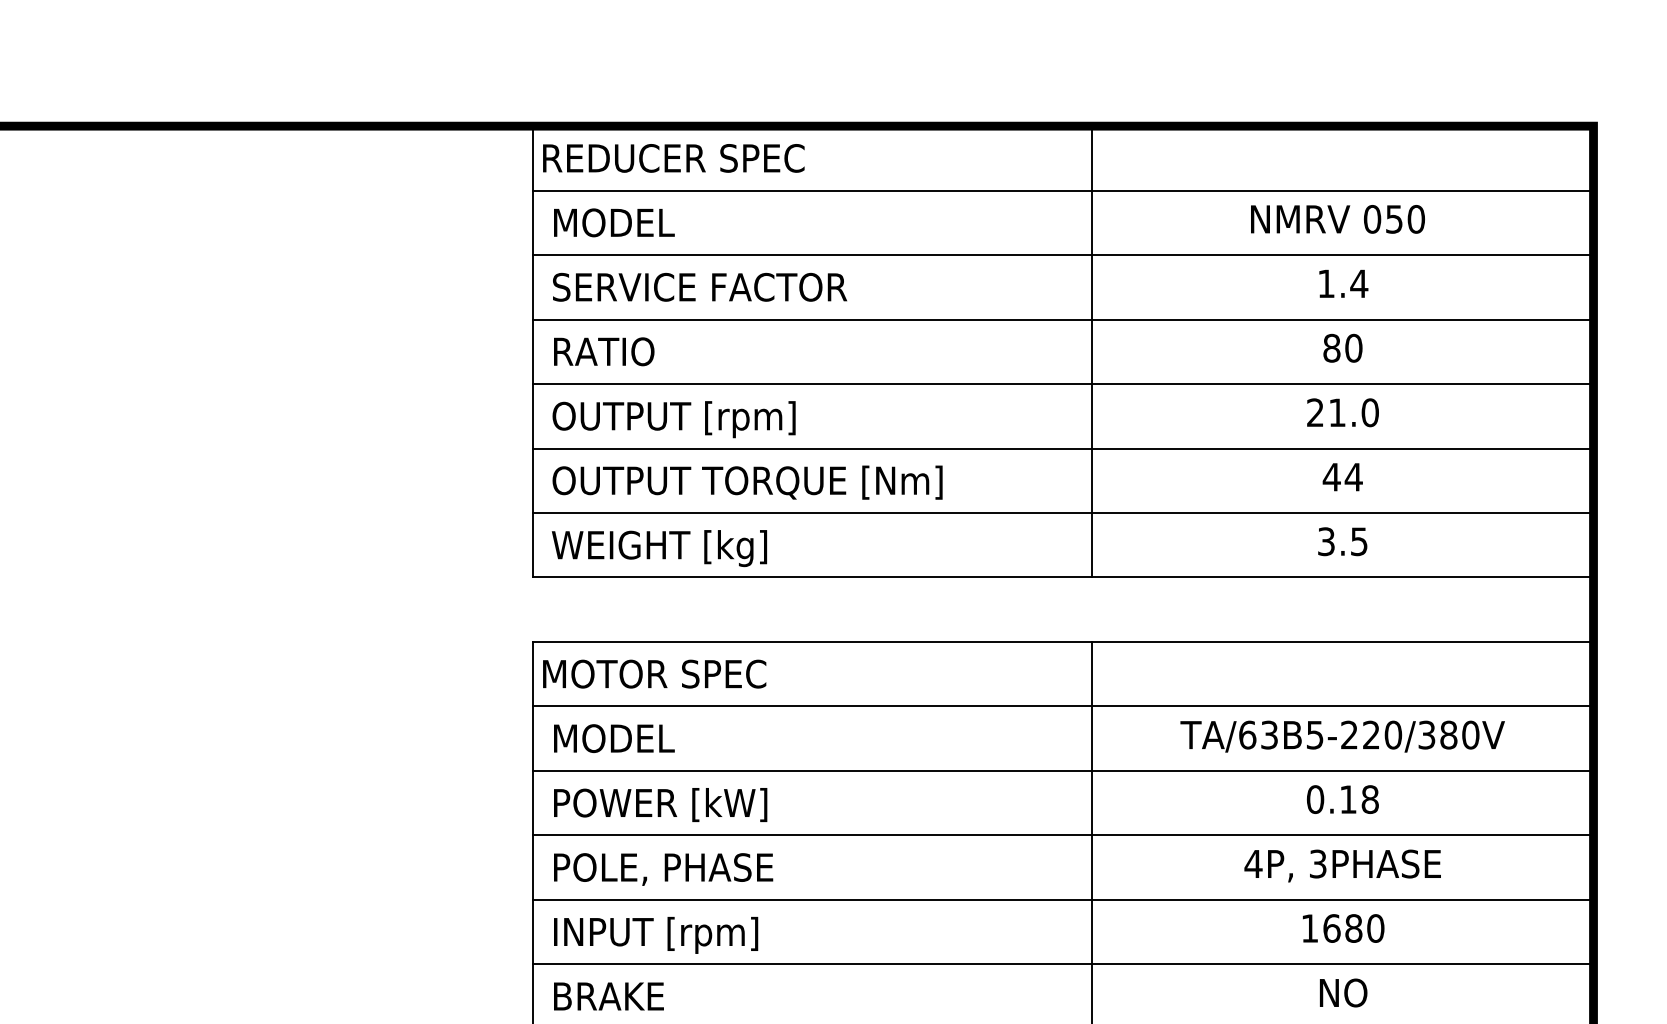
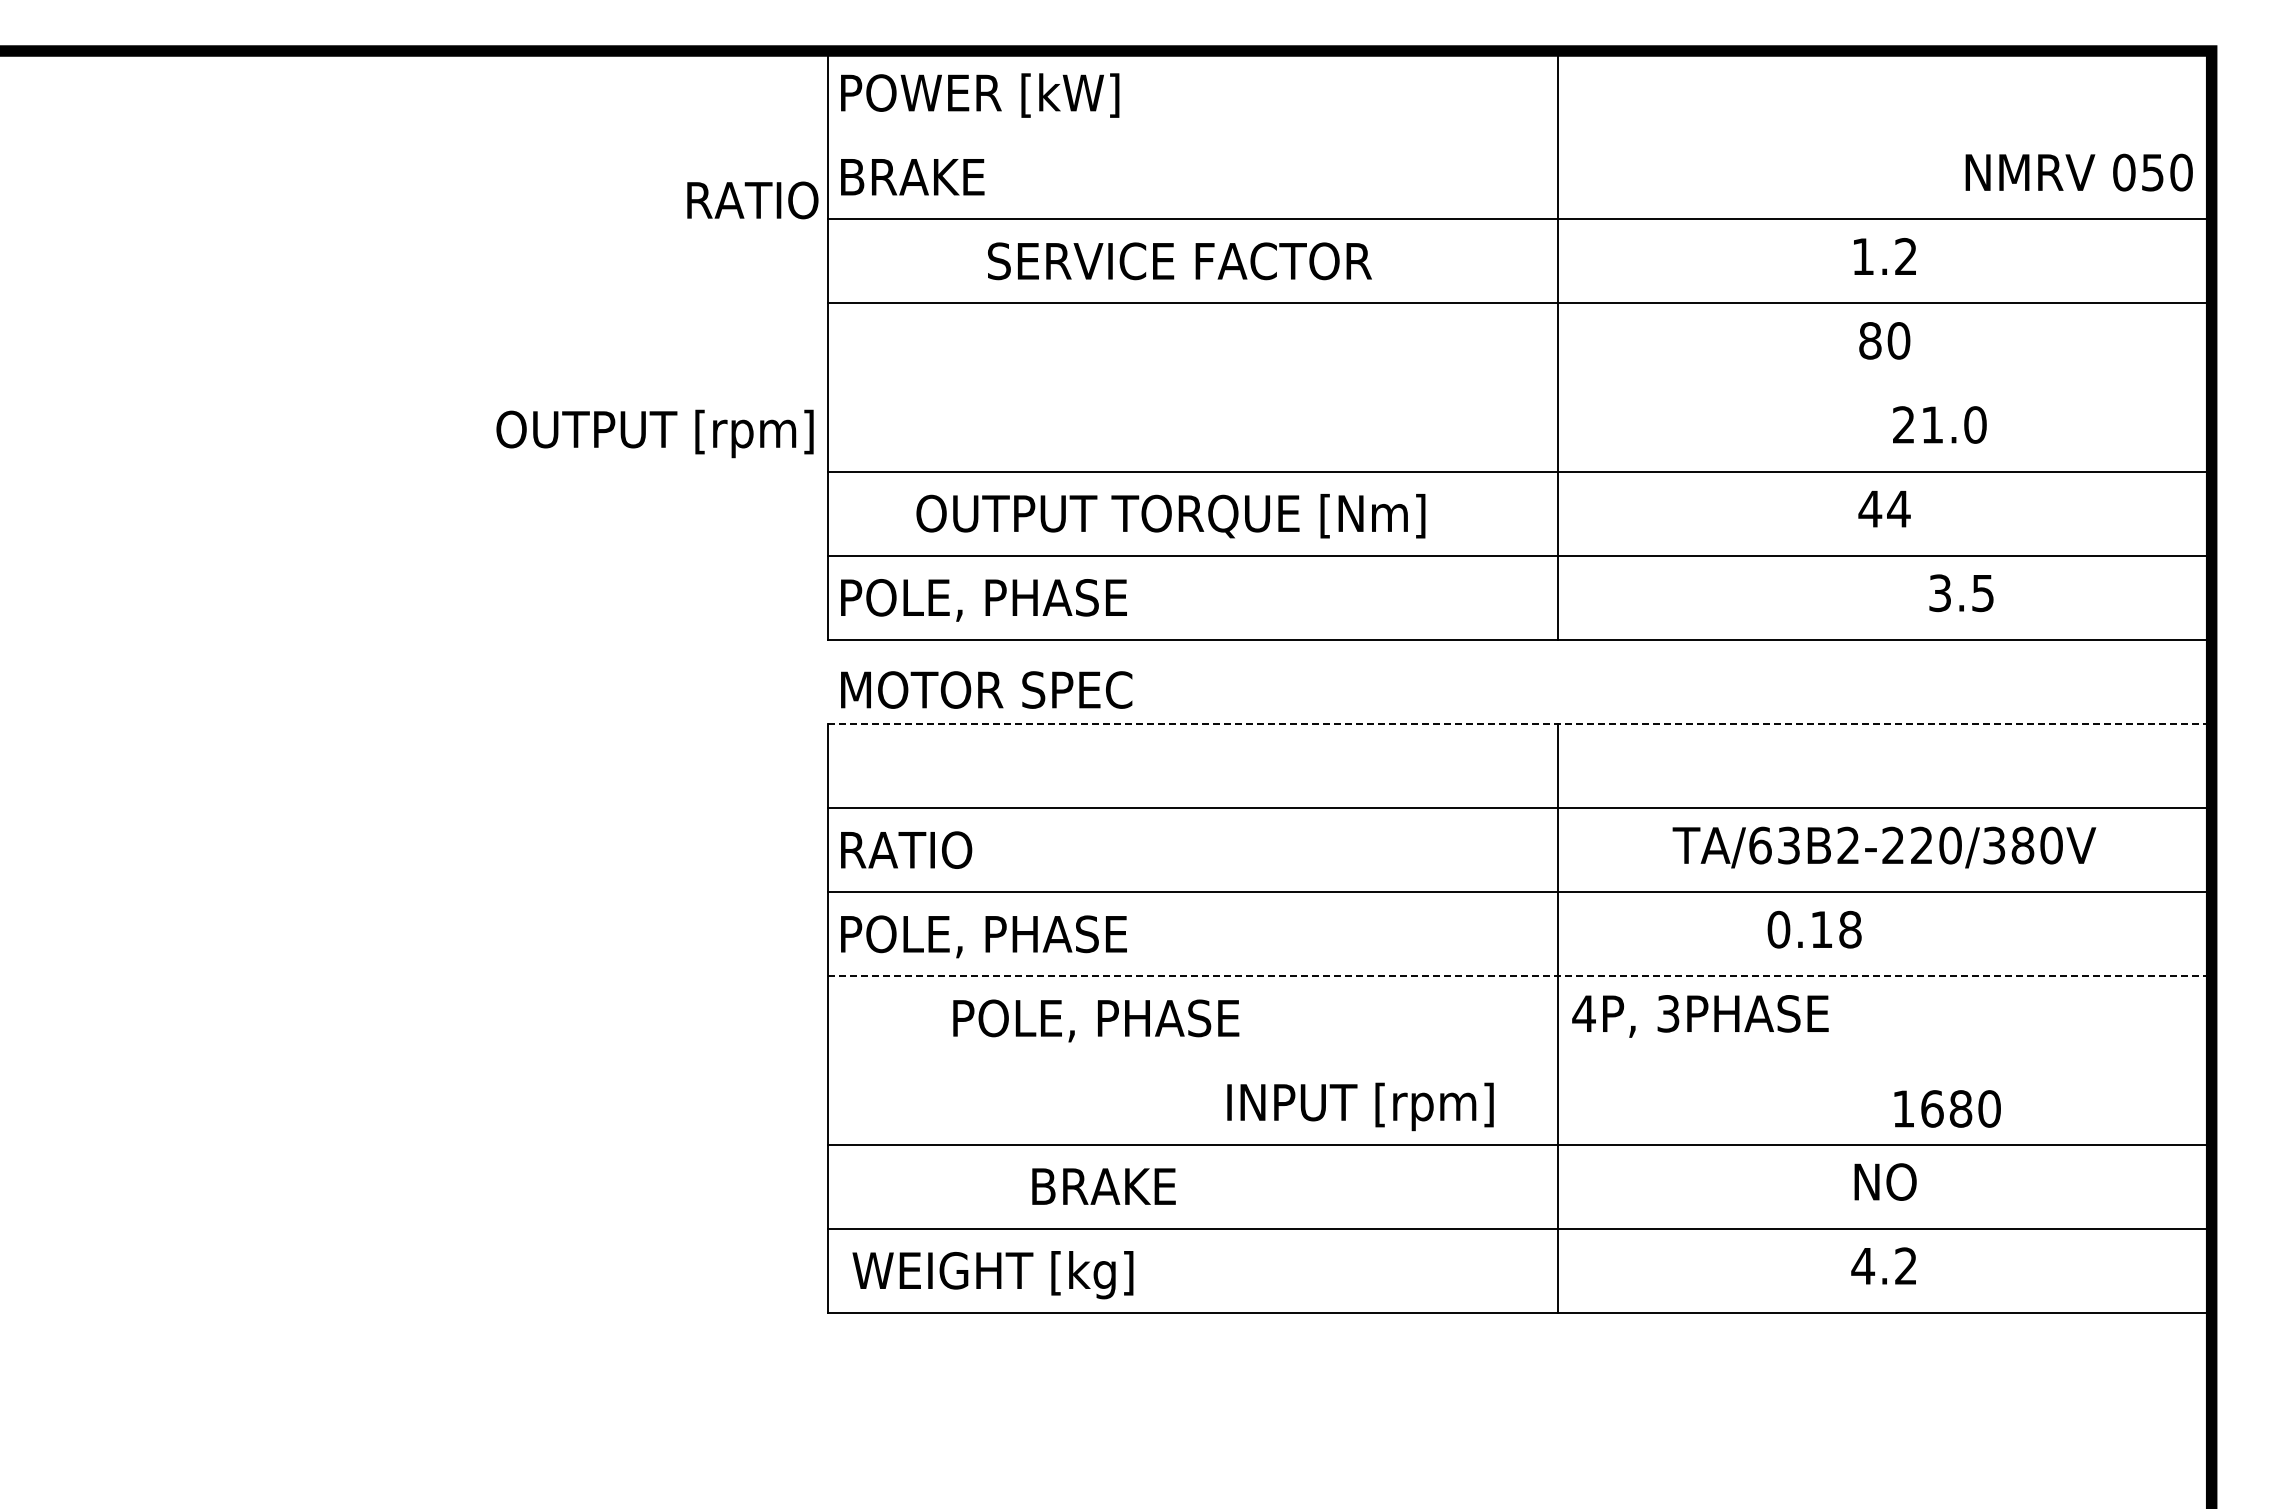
text: (675, 160) -> (1013, 95), REDUCER SPEC -> POWER [kW]
line: (1063, 190) -> (1519, 135), removed
text: (1337, 219) -> (2078, 172), moved
text: (608, 223) -> (926, 177), MODEL -> BRAKE
text: (1358, 282) -> (1905, 255), 1.4 -> 1.2
text: (699, 287) -> (1179, 261), moved
text: (603, 351) -> (752, 200), moved
line: (1063, 384) -> (1519, 387), removed
text: (1342, 412) -> (1939, 424), moved
text: (673, 419) -> (654, 433), moved
text: (747, 482) -> (1170, 516), moved
text: (1342, 541) -> (1961, 593), moved
text: (655, 548) -> (987, 602), WEIGHT [kg] -> POLE, PHASE
line: (1063, 641) -> (1520, 723), solid -> dashed
text: (654, 673) -> (986, 689), moved
text: (1314, 735) -> (1847, 845), TA/63B5-220/380V -> TA/63B2-220/380V
text: (608, 738) -> (926, 849), MODEL -> RATIO
text: (1342, 799) -> (1814, 929), moved
text: (655, 804) -> (987, 936), POWER [kW] -> POLE, PHASE
line: (1063, 835) -> (1520, 976), solid -> dashed
text: (1342, 866) -> (1700, 1016), moved
text: (663, 869) -> (1096, 1020), moved
line: (1063, 899) -> (1519, 1060), removed
text: (1343, 928) -> (1947, 1108), moved
text: (656, 935) -> (1360, 1106), moved
text: (608, 996) -> (1103, 1186), moved

